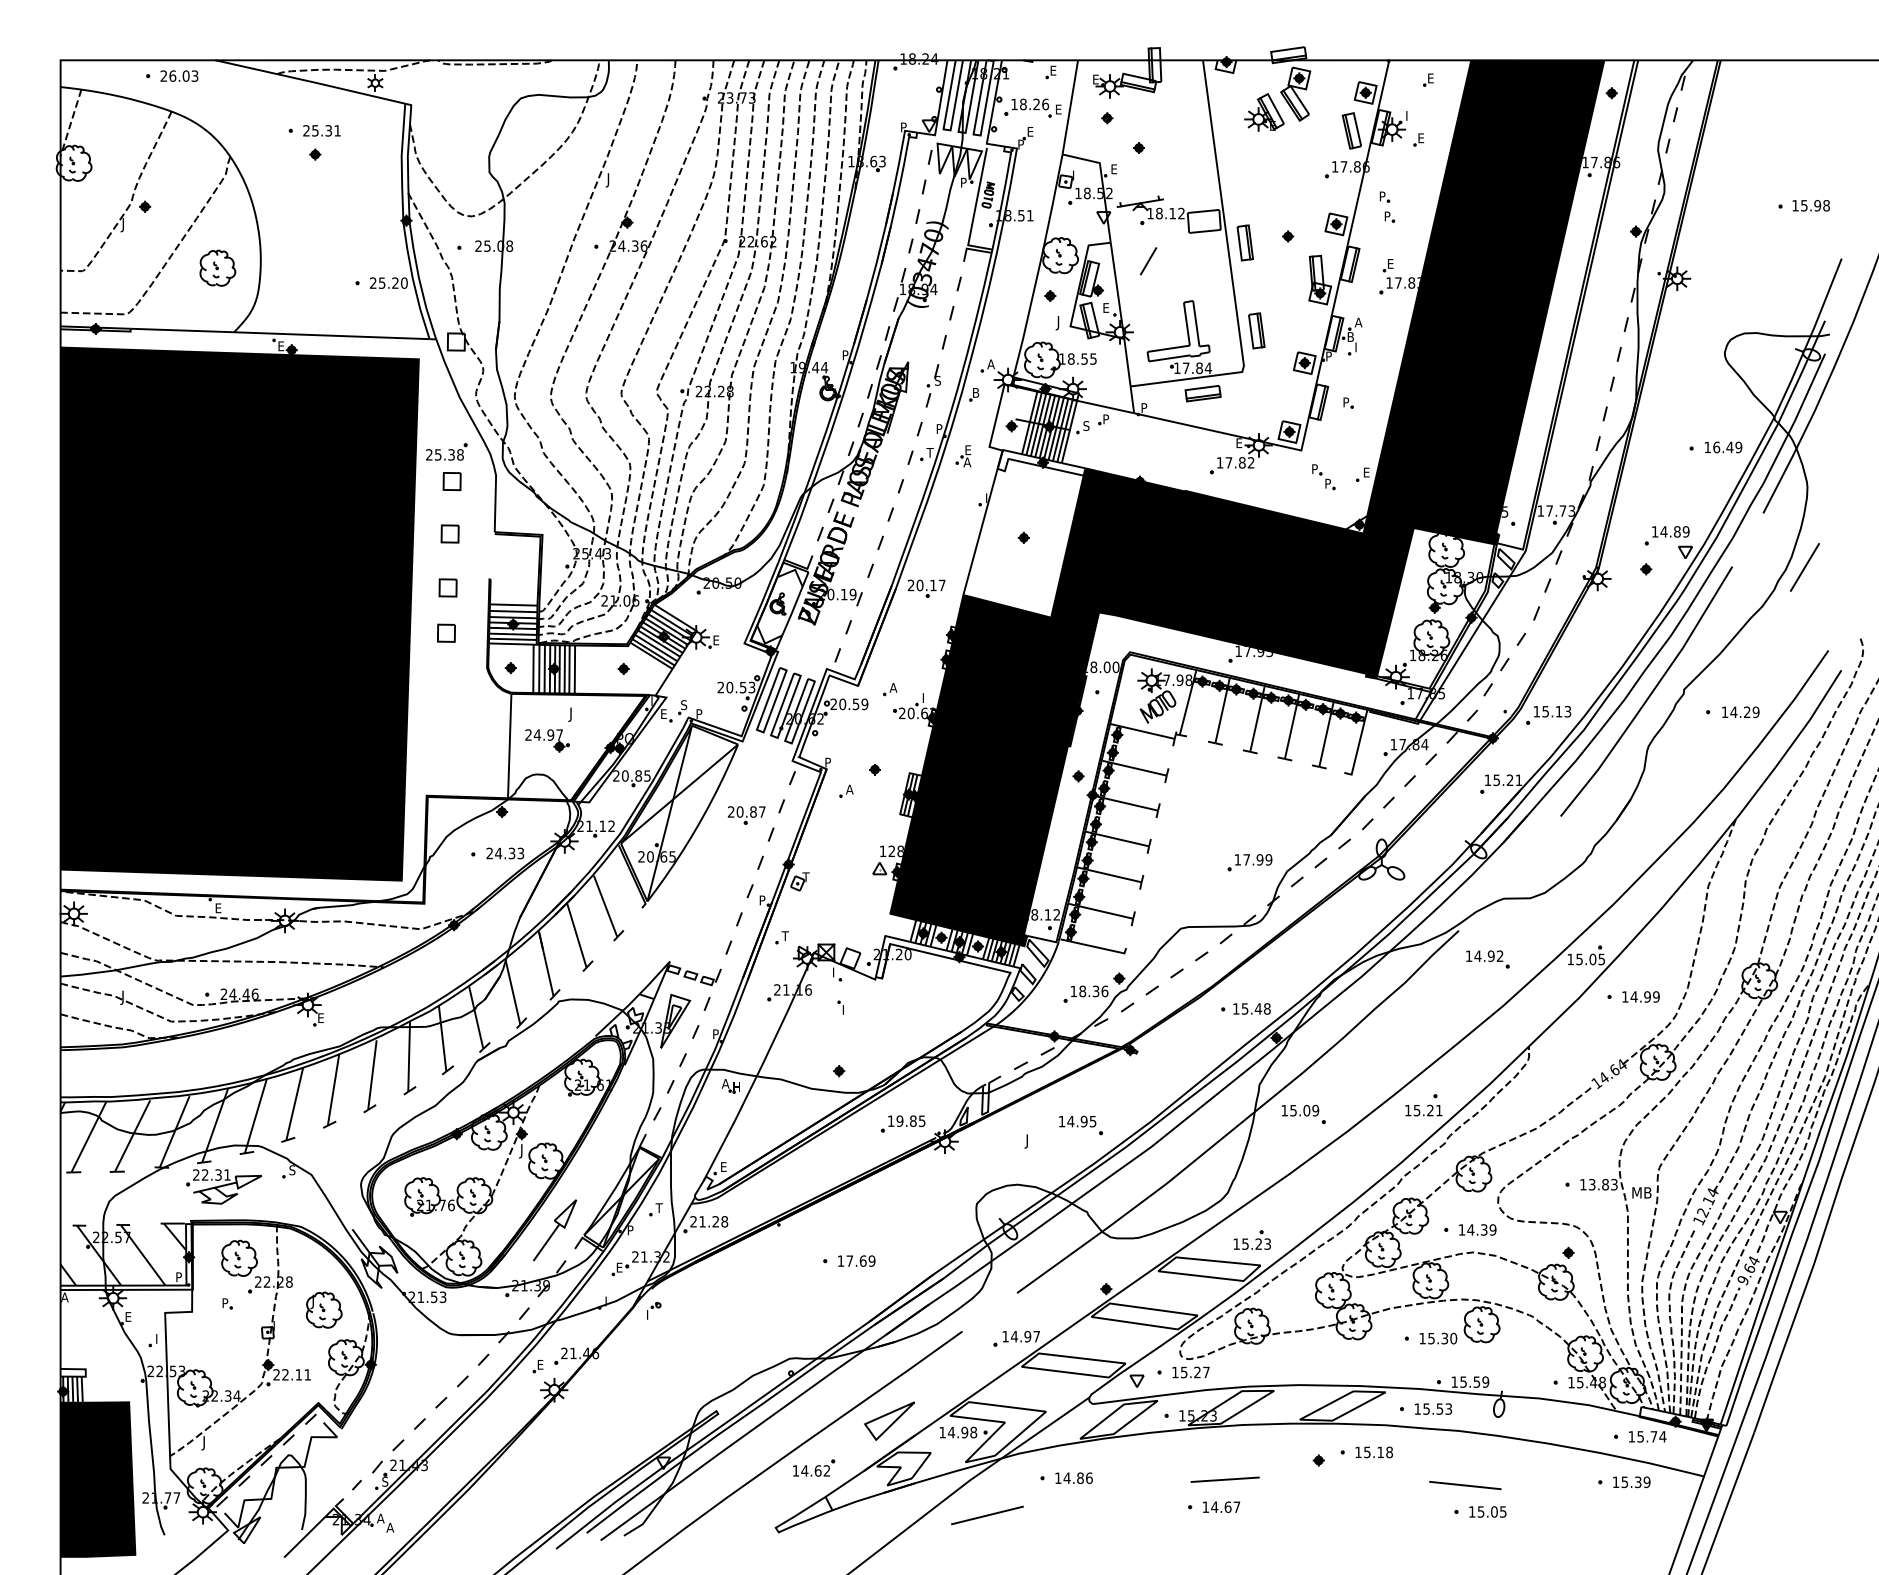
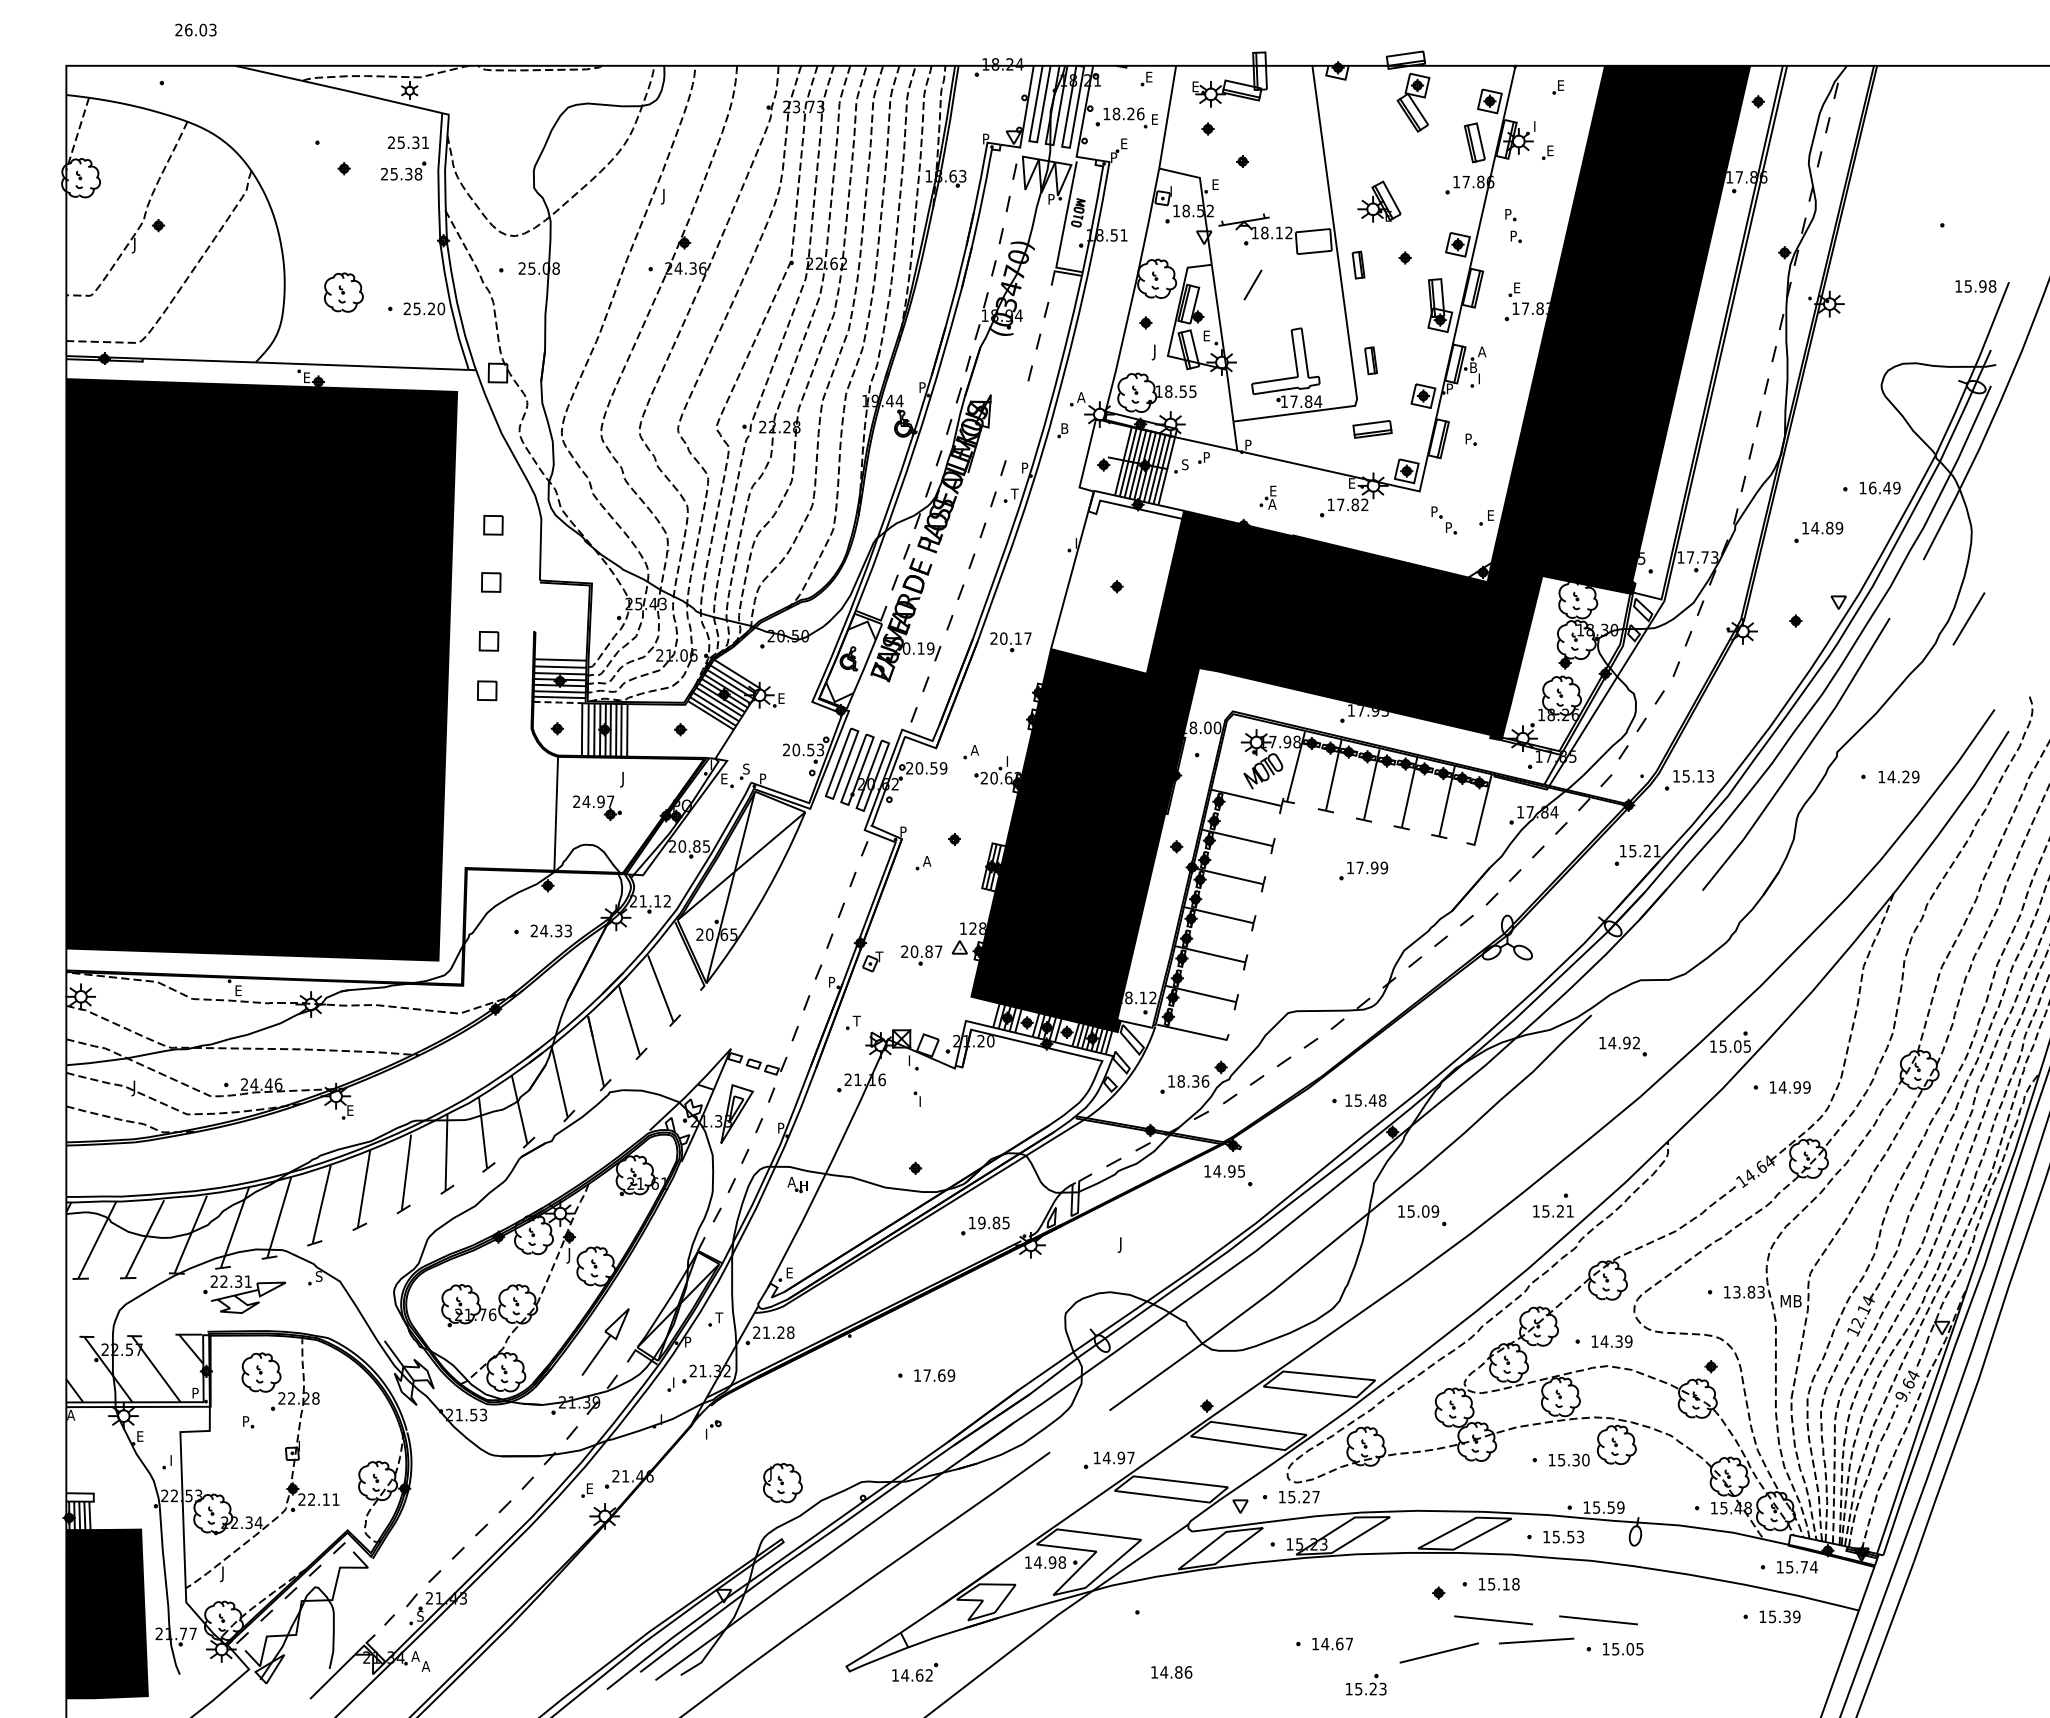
text: (179, 75) -> (195, 29), moved
part: (1264, 112) -> (1379, 201), moved
text: (322, 130) -> (408, 142), moved
text: (1810, 205) -> (1975, 286), moved
part: (1245, 243) -> (1358, 265), size x0.7
part: (217, 268) -> (343, 292), moved
part: (1256, 330) -> (1370, 360), size x0.7
part: (933, 385) -> (1018, 420), removed
part: (1203, 393) -> (1372, 429), moved
part: (446, 451) -> (403, 170), moved
part: (962, 456) -> (1267, 497), moved
part: (1666, 534) -> (1818, 531), moved
line: (511, 644) -> (558, 702), solid -> dashed
part: (746, 815) -> (921, 955), moved
part: (1249, 862) -> (1363, 870), moved
part: (1081, 1125) -> (1228, 1175), moved
part: (1252, 1239) -> (1366, 1684), moved
text: (619, 1267) -> (676, 1382), E -> I
part: (323, 1310) -> (782, 1483), moved
part: (889, 1420) -> (970, 1549), removed
part: (814, 1468) -> (915, 1672), moved
text: (1073, 1478) -> (1171, 1672), moved
line: (1225, 1479) -> (1536, 1640), moved
line: (1369, 1485) -> (1493, 1620), added
line: (986, 1514) -> (1438, 1652), moved

